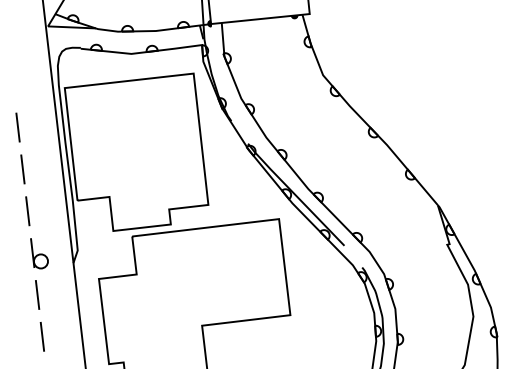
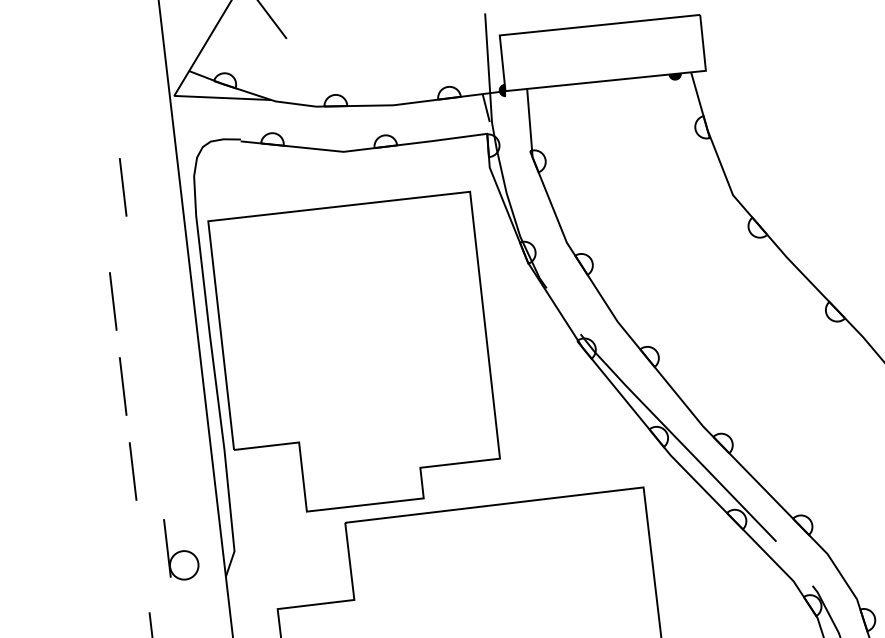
line: (22, 71) -> (122, 187), added
part: (39, 253) -> (181, 549), moved

